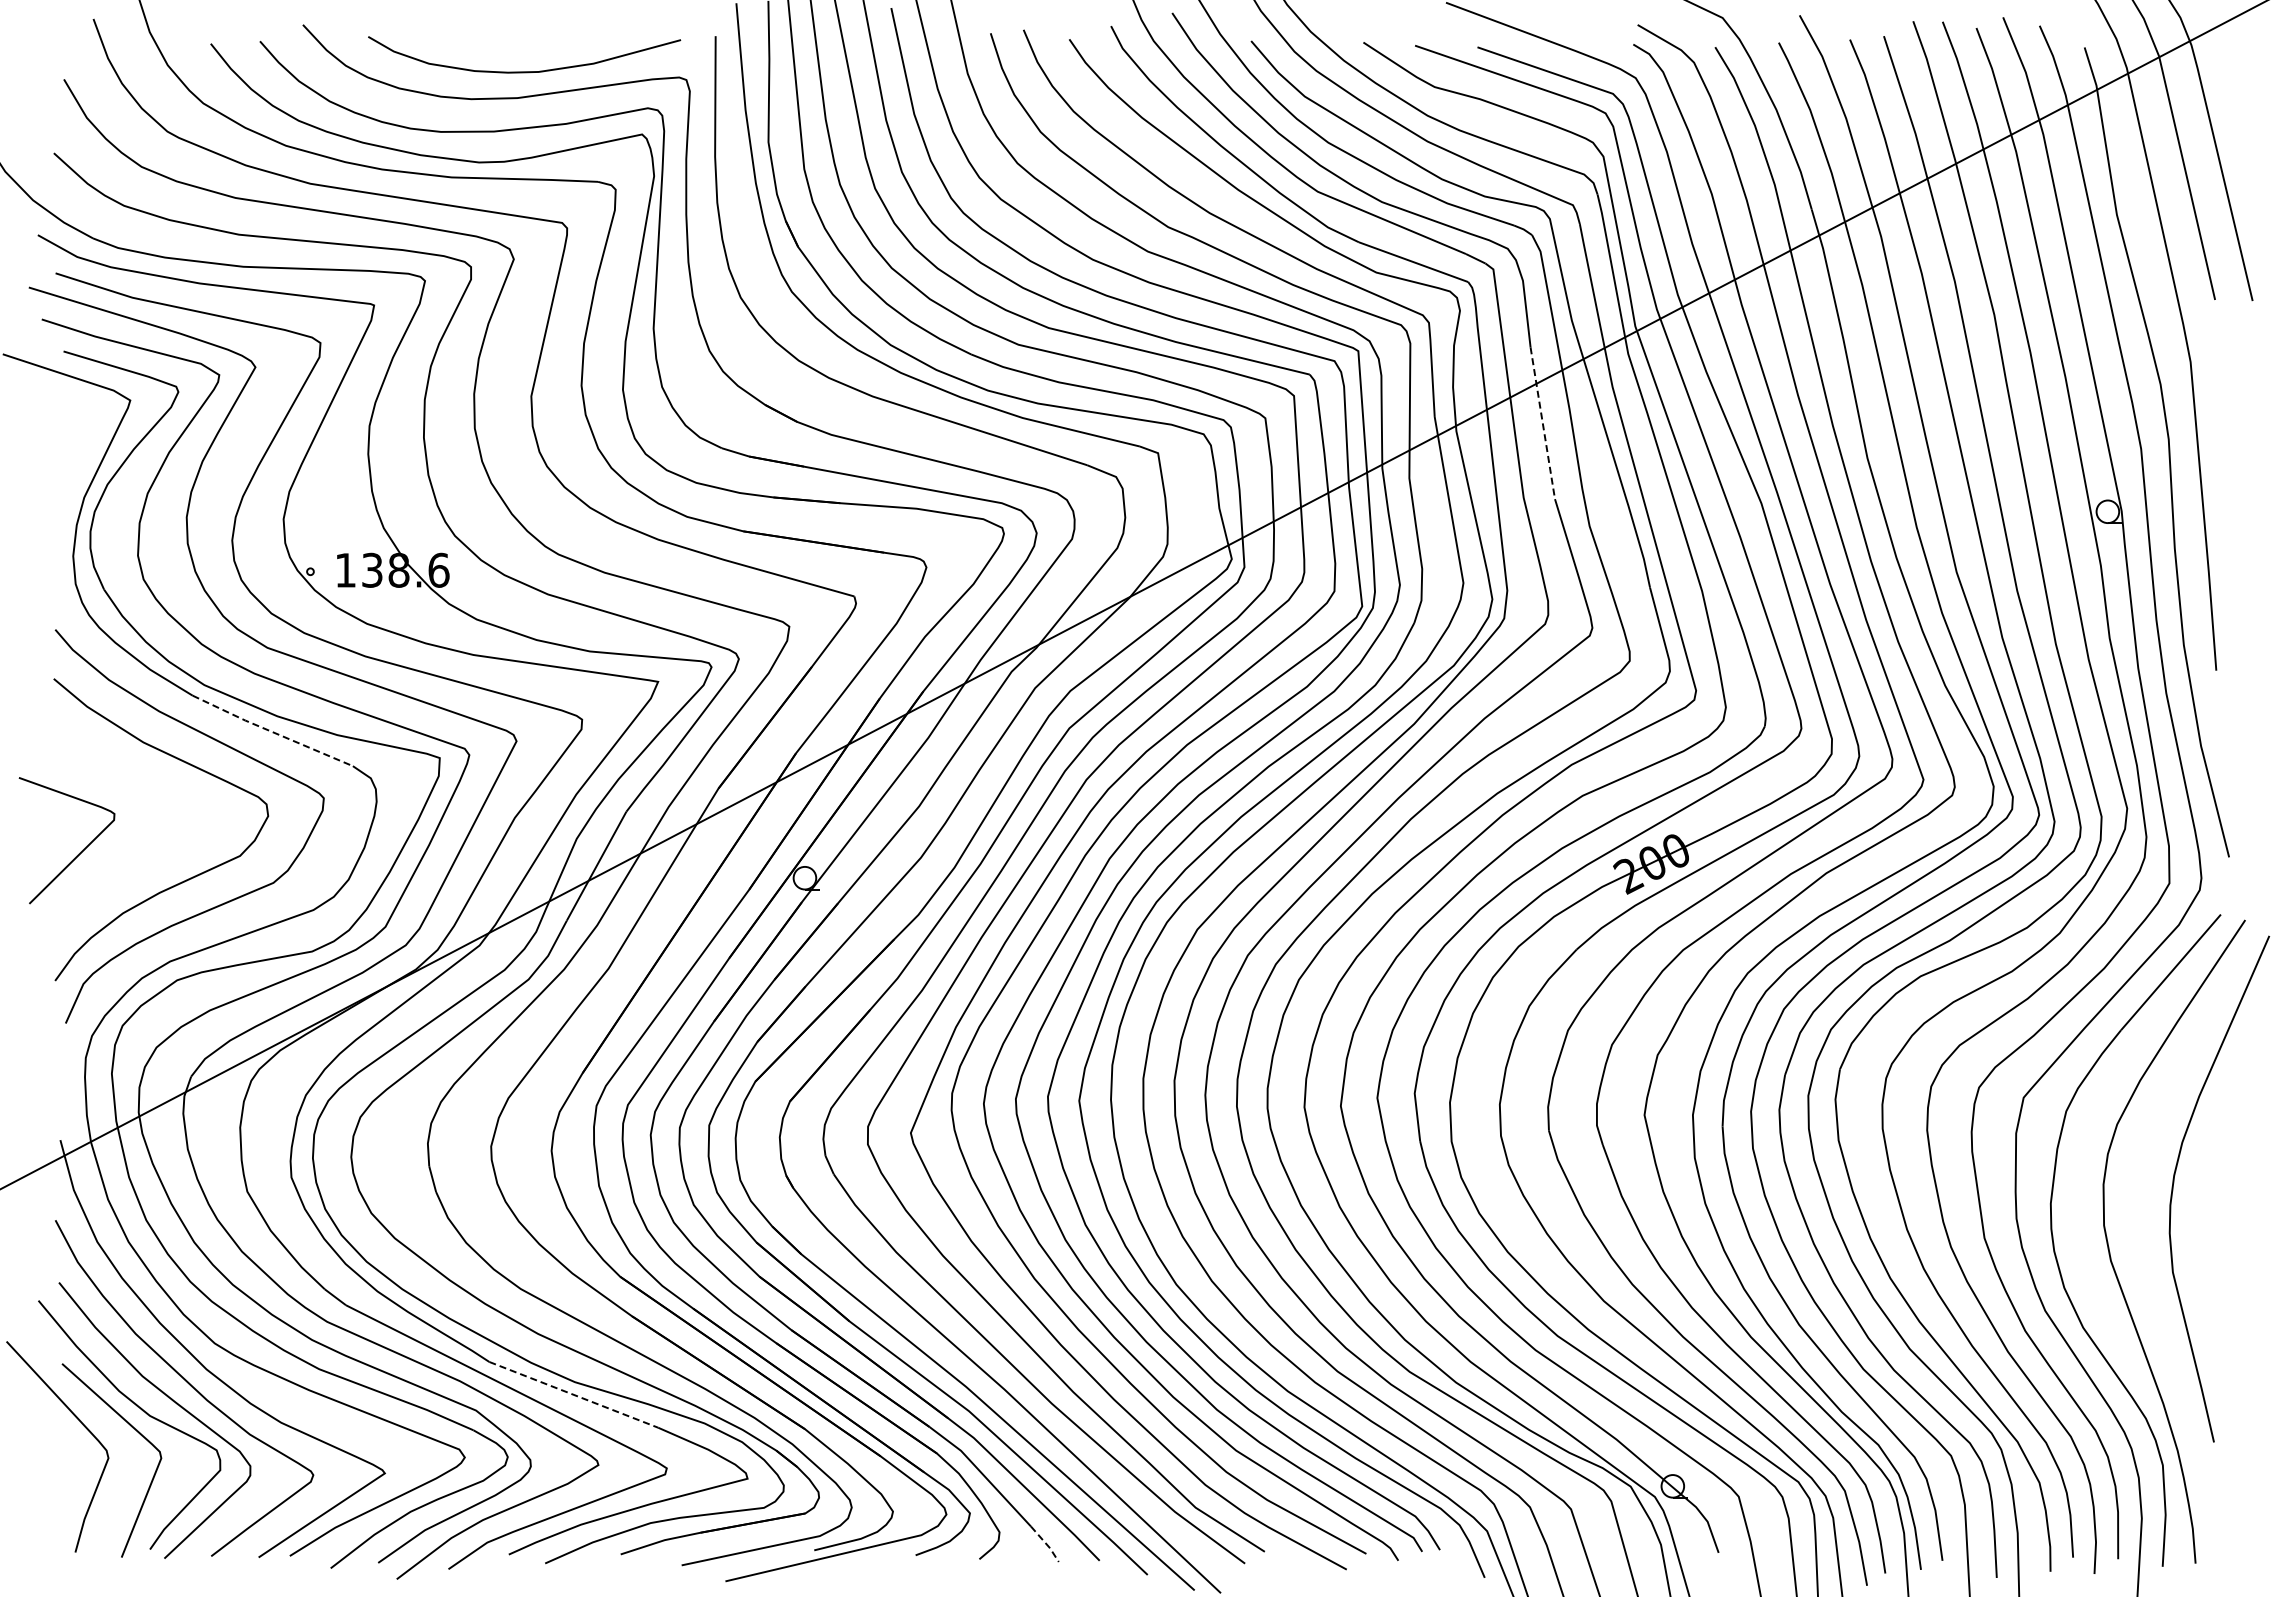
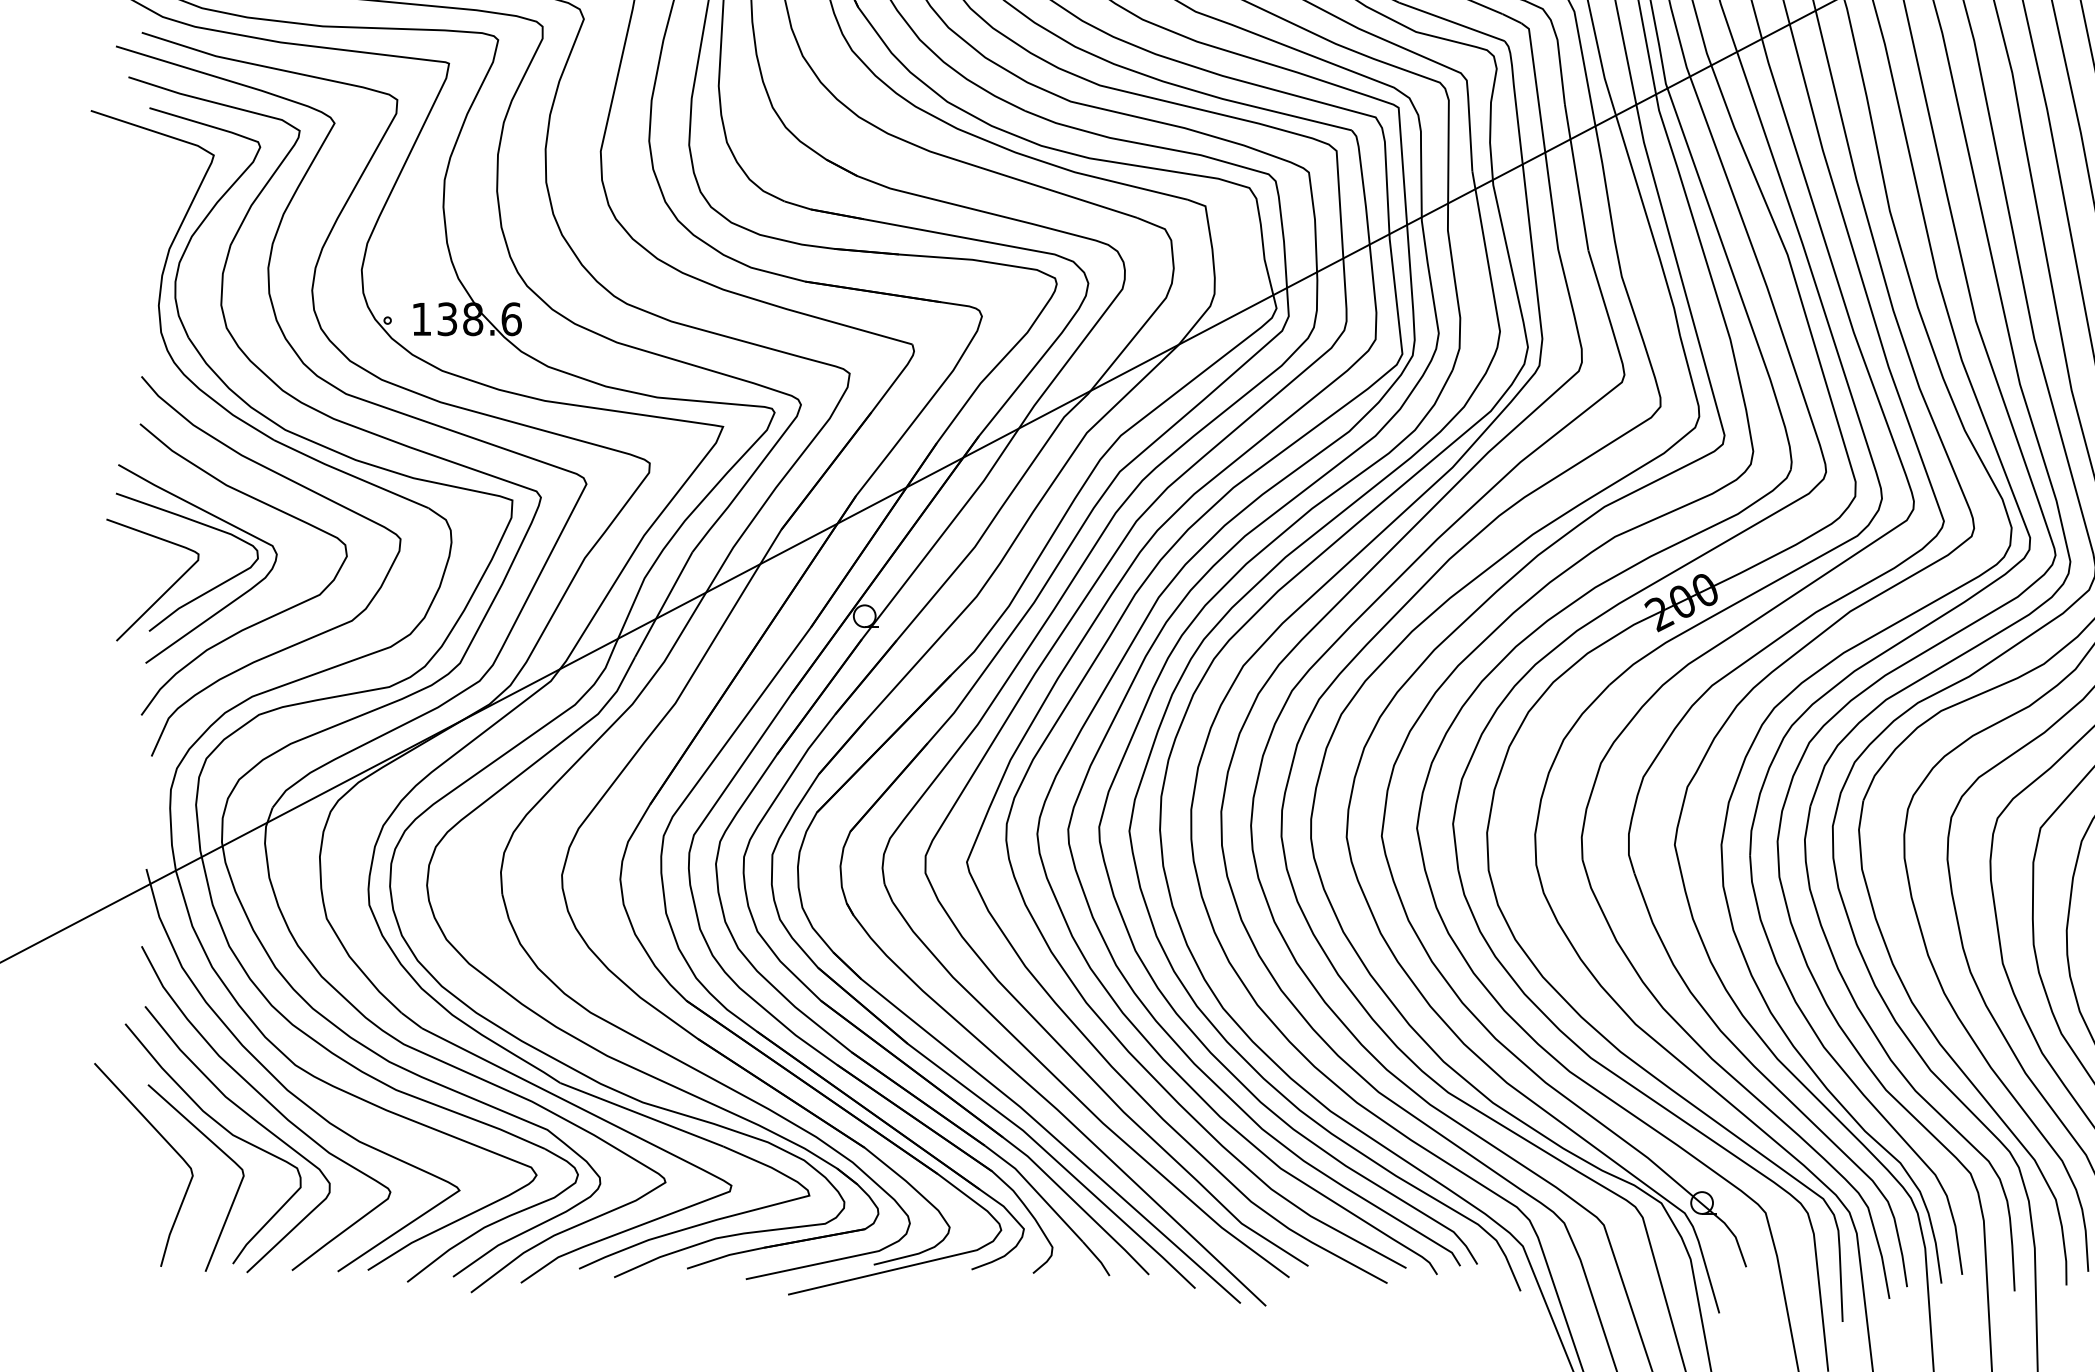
line: (1542, 423) -> (1576, 177), dashed -> solid
line: (272, 731) -> (351, 474), dashed -> solid
part: (129, 848) -> (213, 587), added
line: (573, 1394) -> (641, 1114), dashed -> solid
line: (1046, 1544) -> (1097, 1259), dashed -> solid

